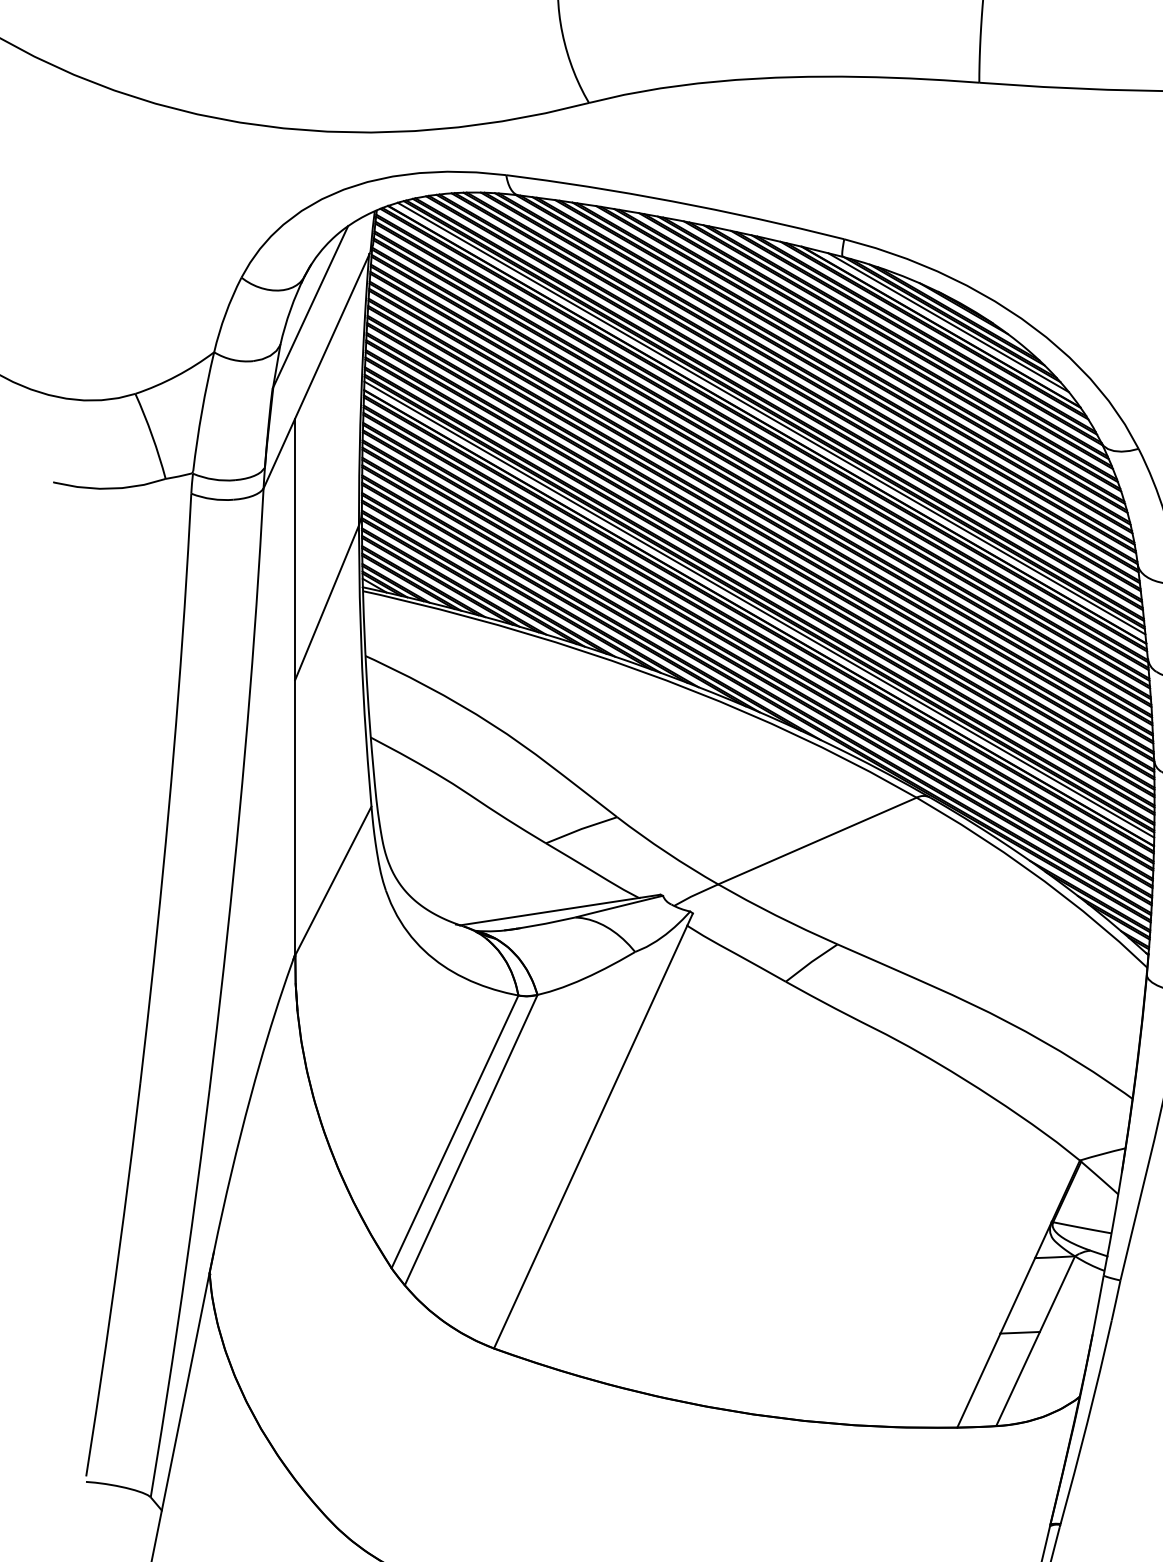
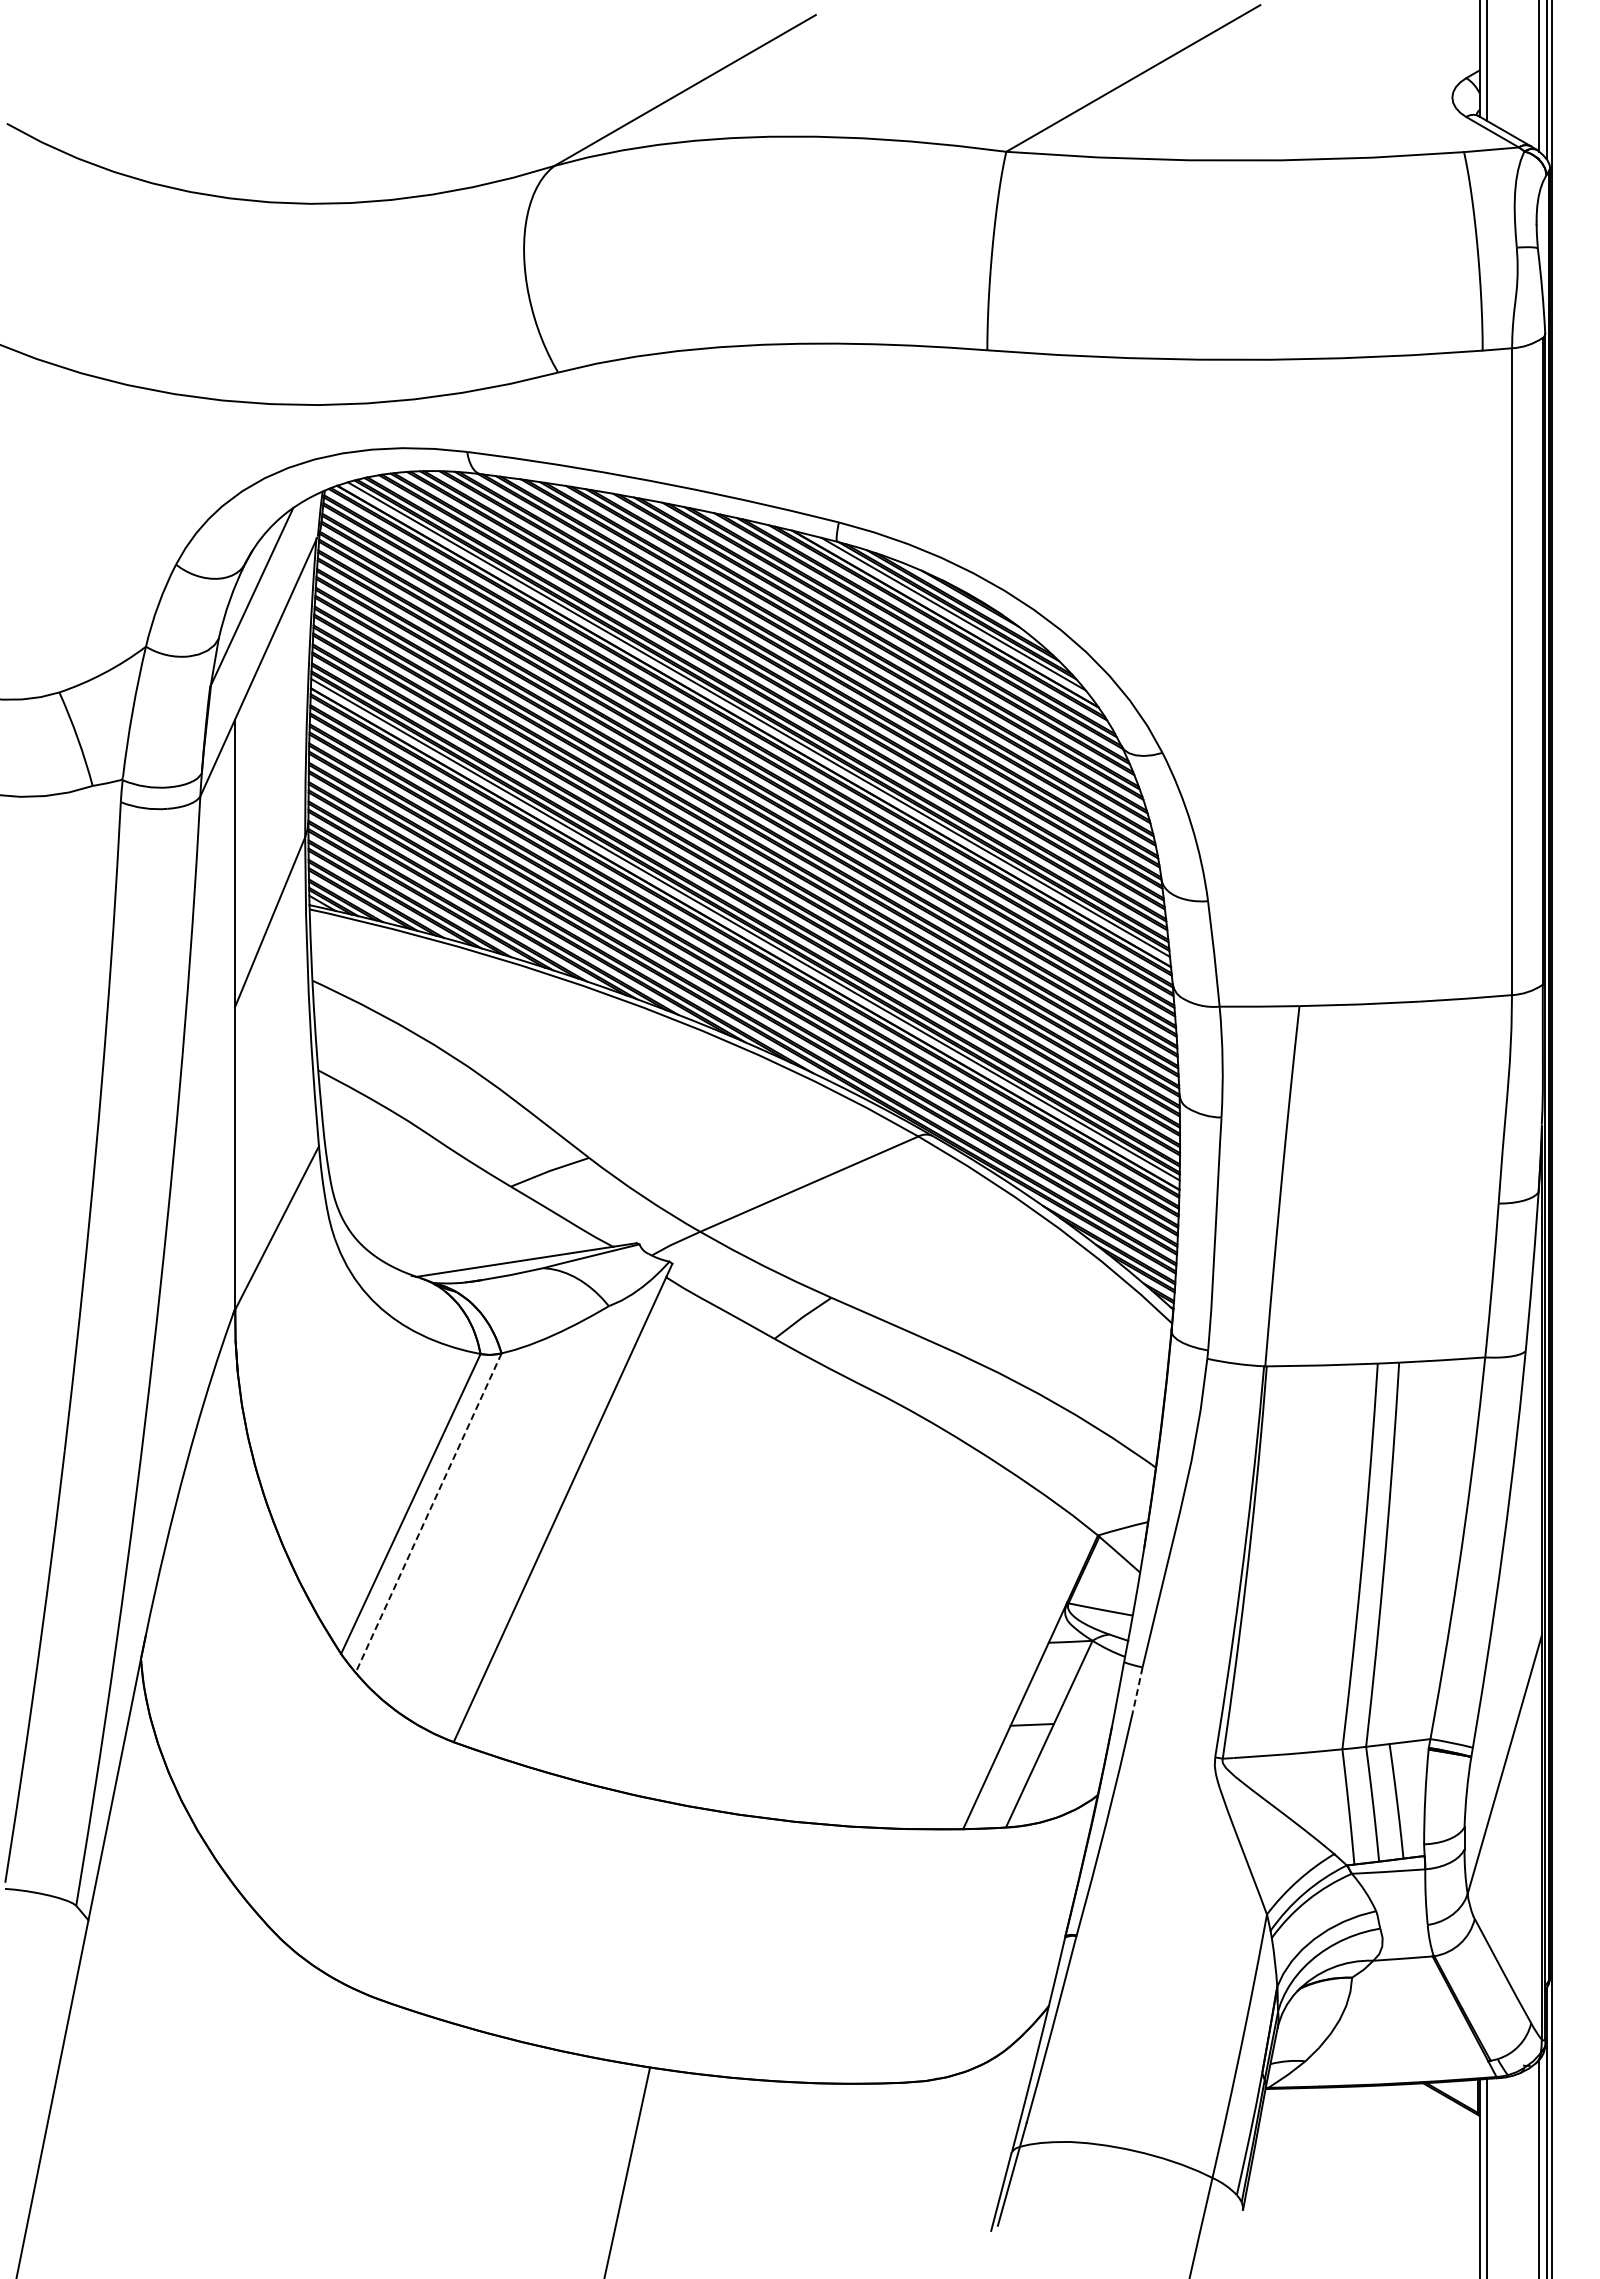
line: (471, 1140) -> (428, 1513), solid -> dashed
line: (1115, 1300) -> (1137, 1689), solid -> dashed

